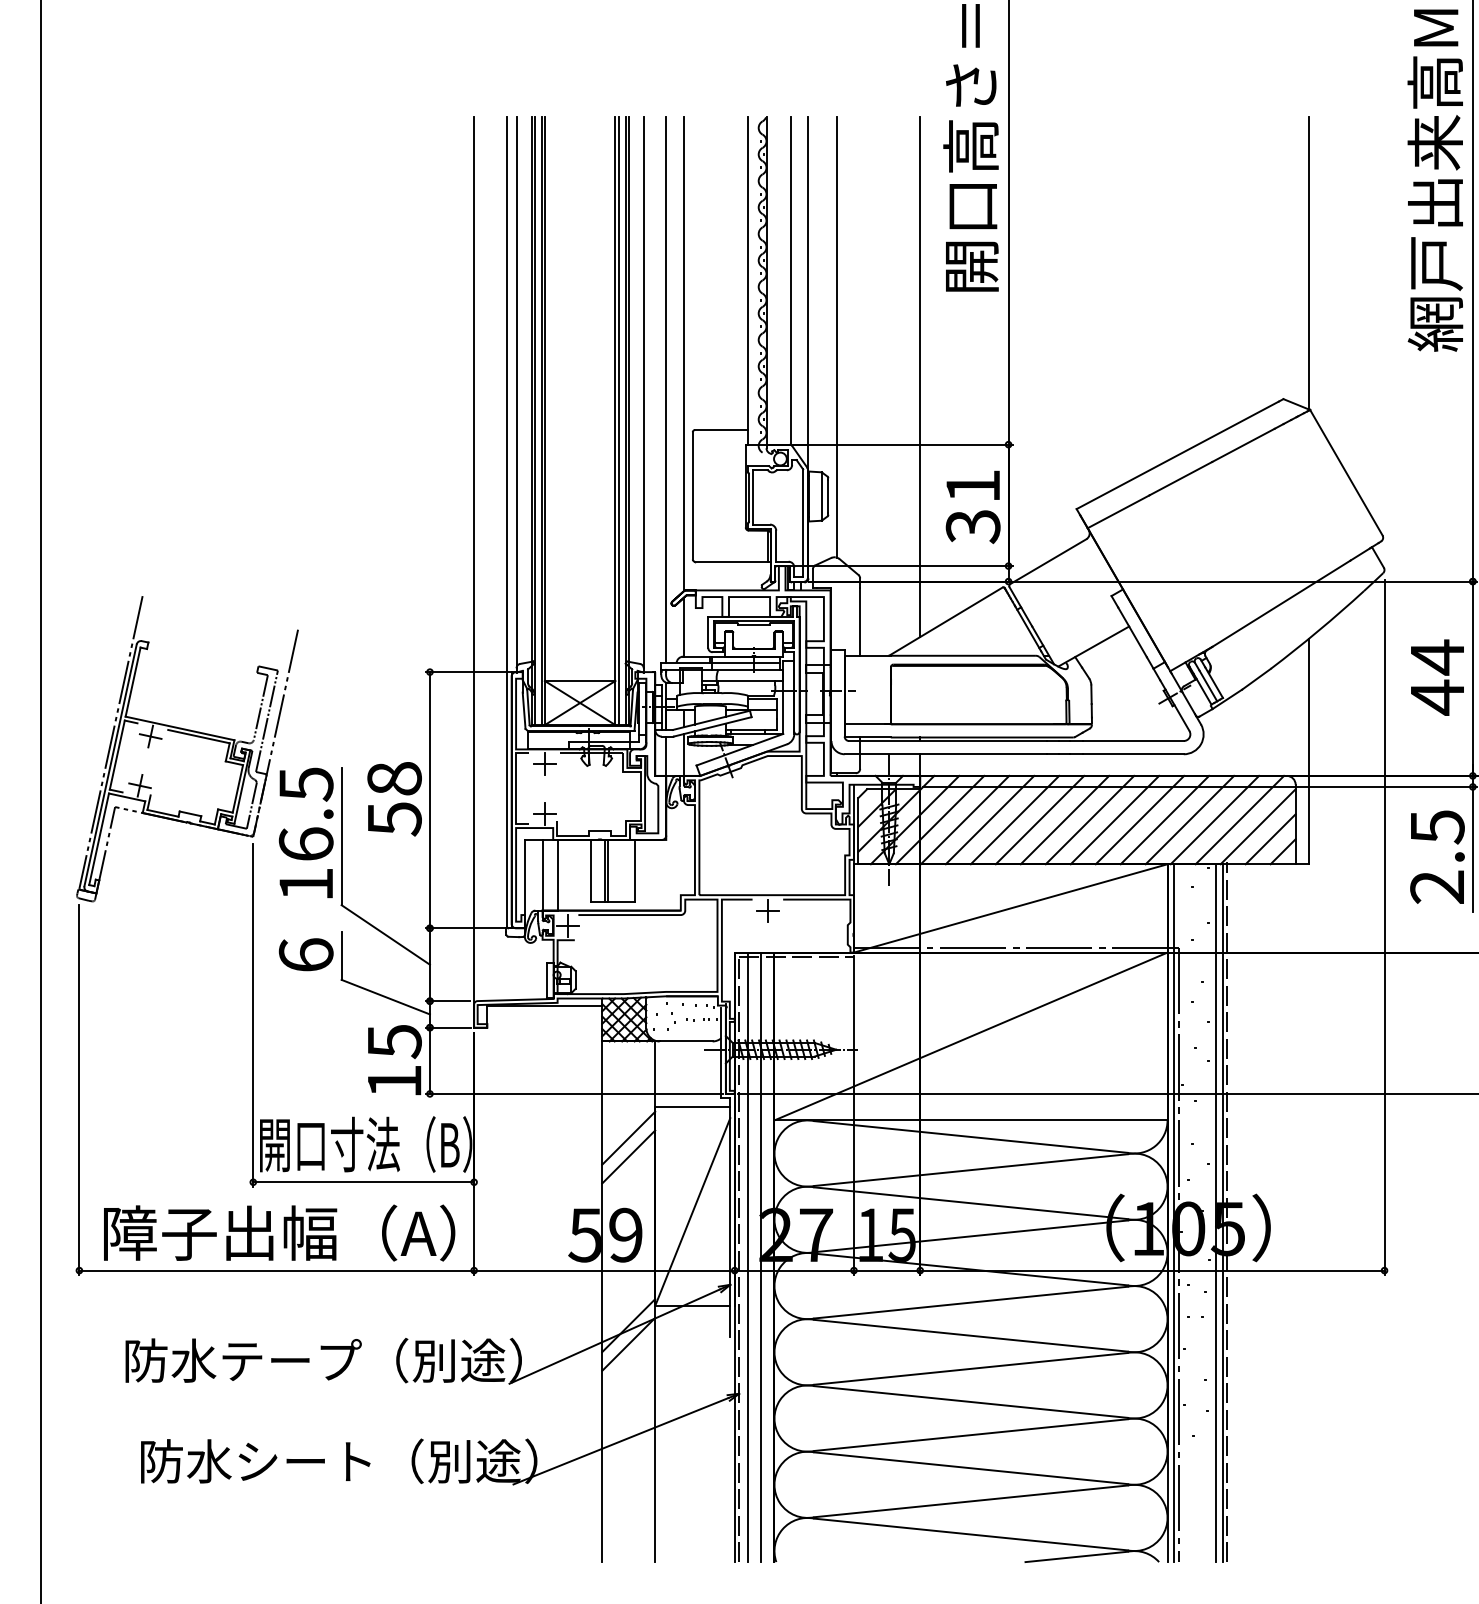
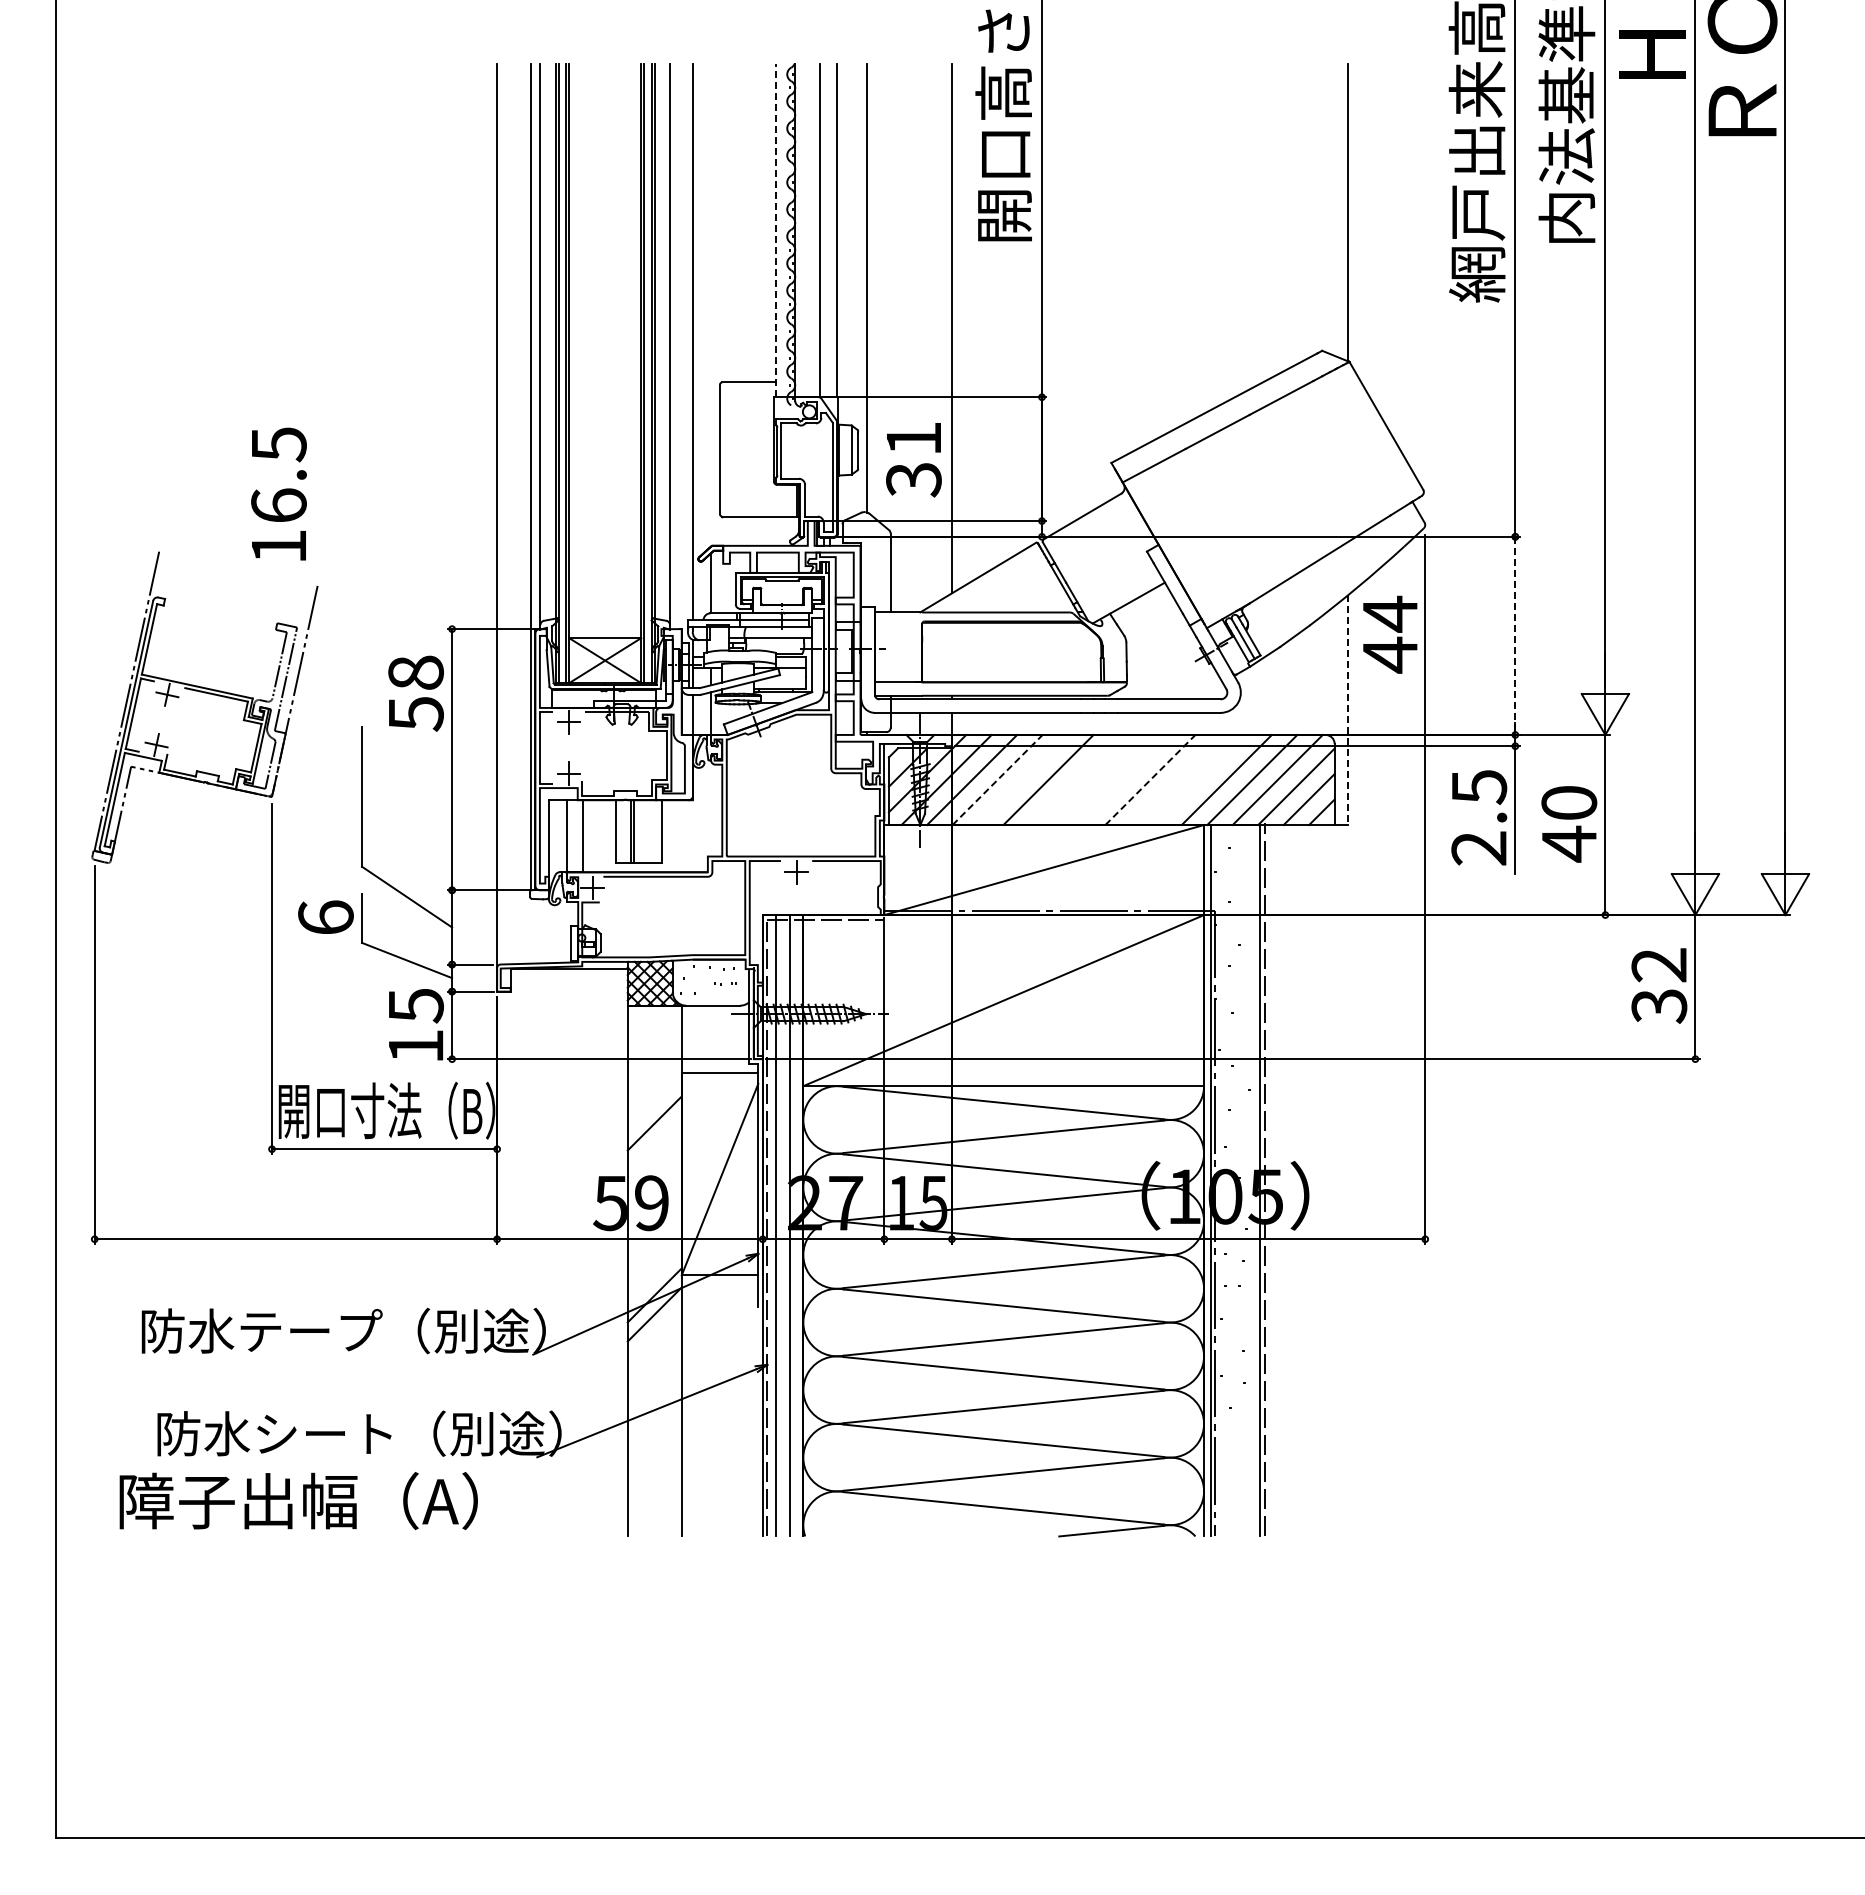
line: (748, 281) -> (776, 230), solid -> dashed
line: (684, 353) -> (711, 304), removed
text: (972, 507) -> (913, 460), moved
text: (1437, 677) -> (1390, 634), moved
line: (1473, 679) -> (1515, 636), solid -> dashed
line: (1309, 751) -> (1348, 710), solid -> dashed
text: (394, 799) -> (415, 693), moved
line: (964, 819) -> (997, 779), solid -> dashed
line: (990, 819) -> (1023, 779), removed
line: (1040, 819) -> (1074, 779), removed
line: (1064, 819) -> (1099, 779), removed
line: (1089, 819) -> (1124, 779), removed
line: (1115, 819) -> (1150, 779), solid -> dashed
line: (1139, 819) -> (1175, 779), removed
line: (1165, 819) -> (1201, 779), removed
text: (305, 832) -> (278, 493), moved
line: (628, 1138) -> (654, 1104), removed
line: (1216, 1212) -> (1253, 1180), removed
text: (279, 1232) -> (298, 1500), moved

